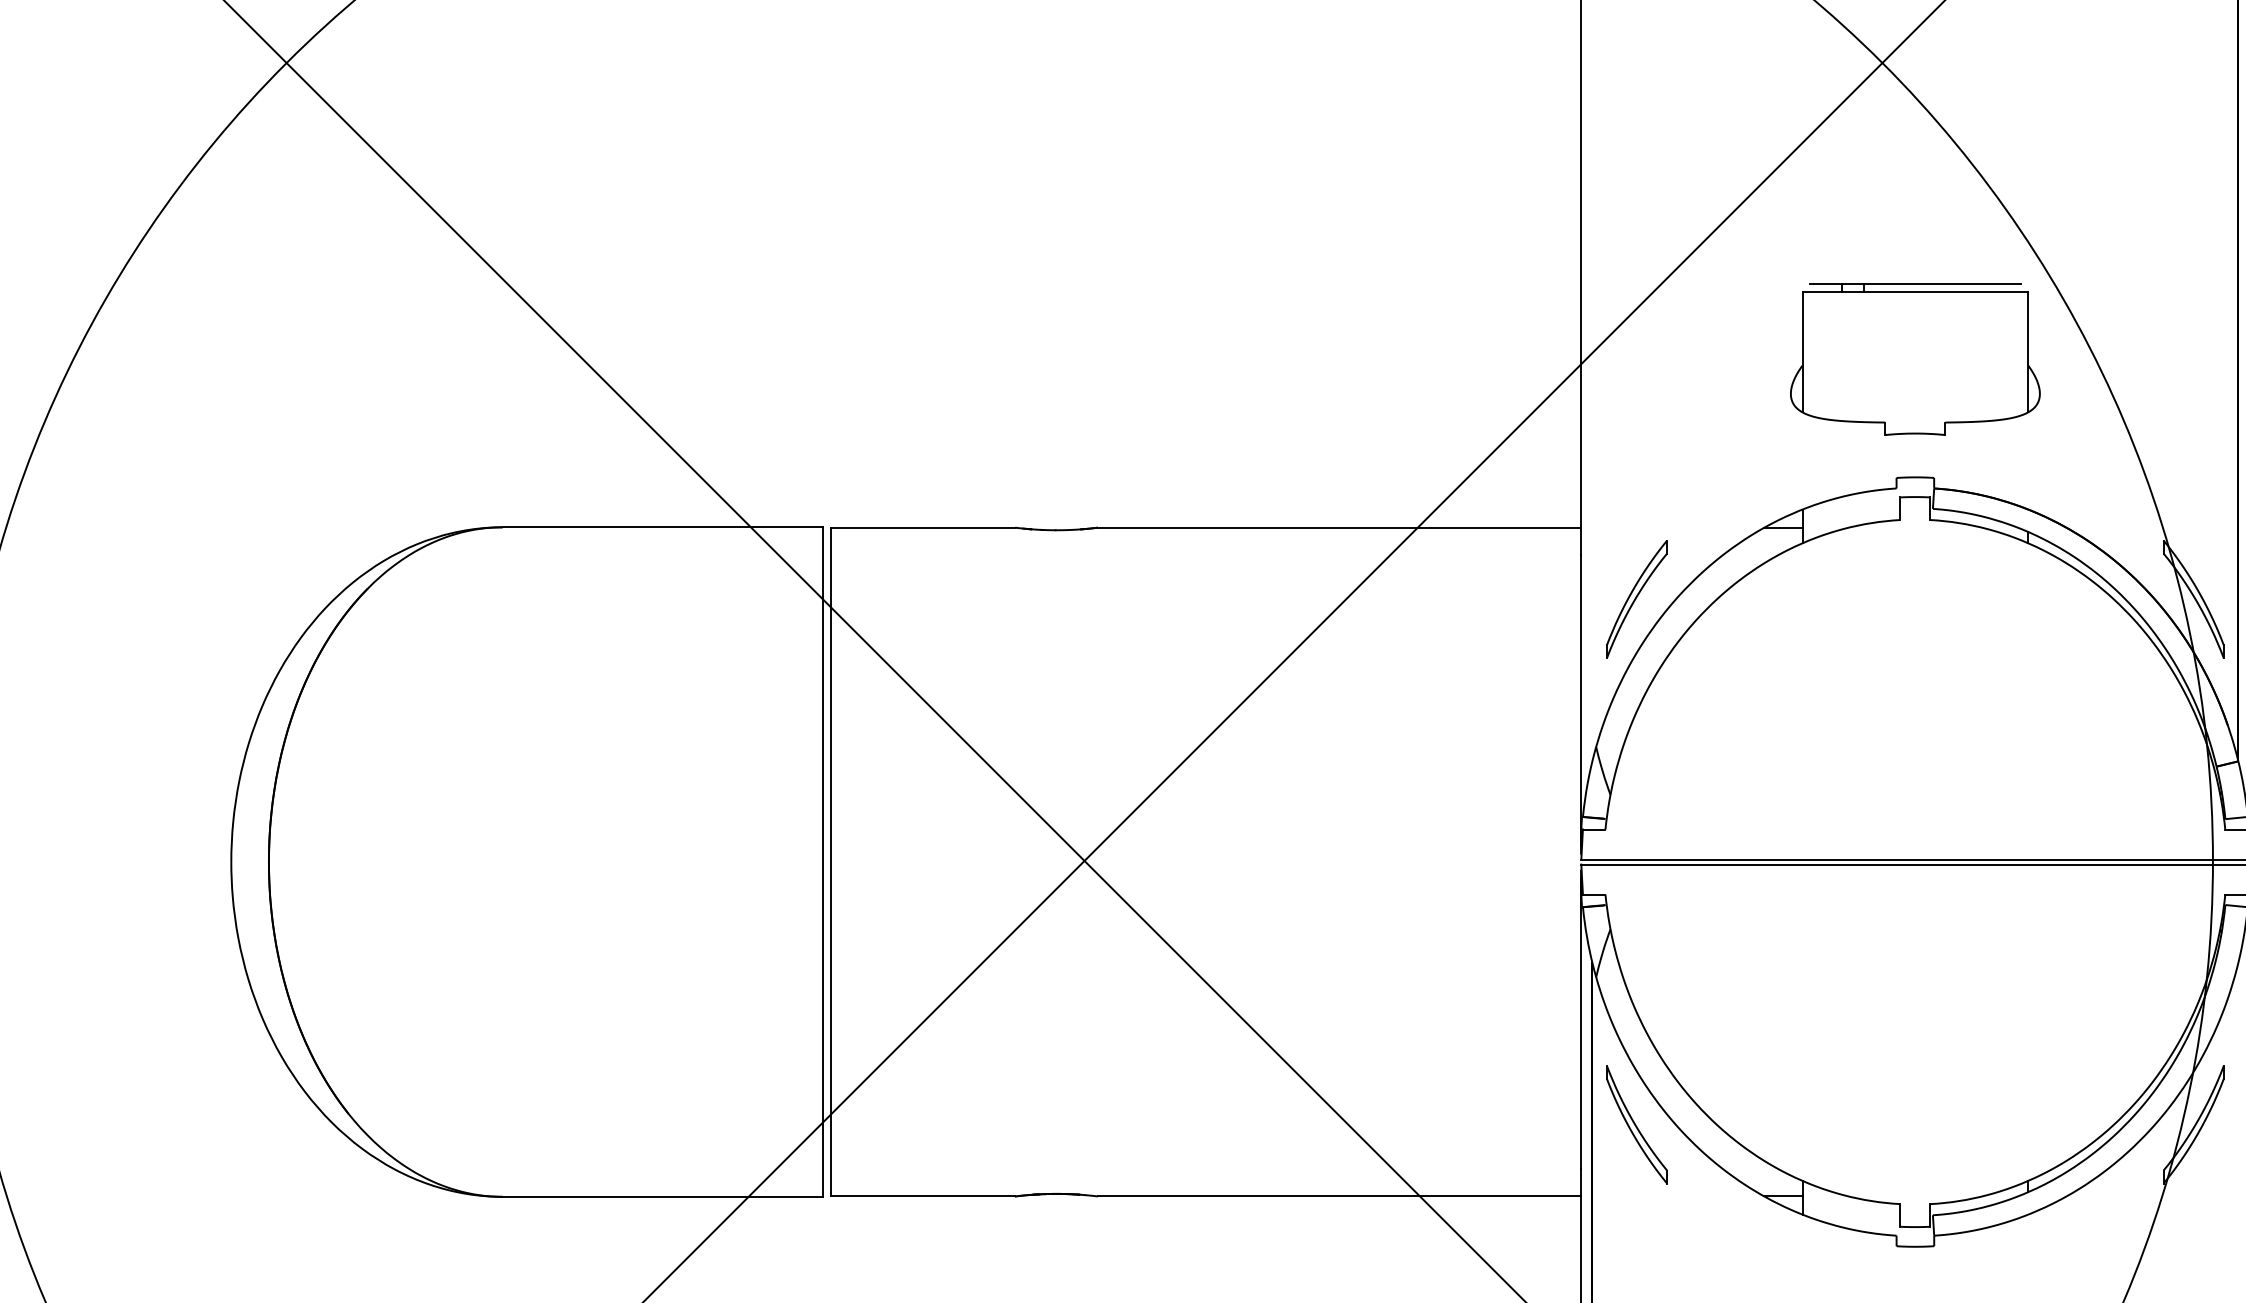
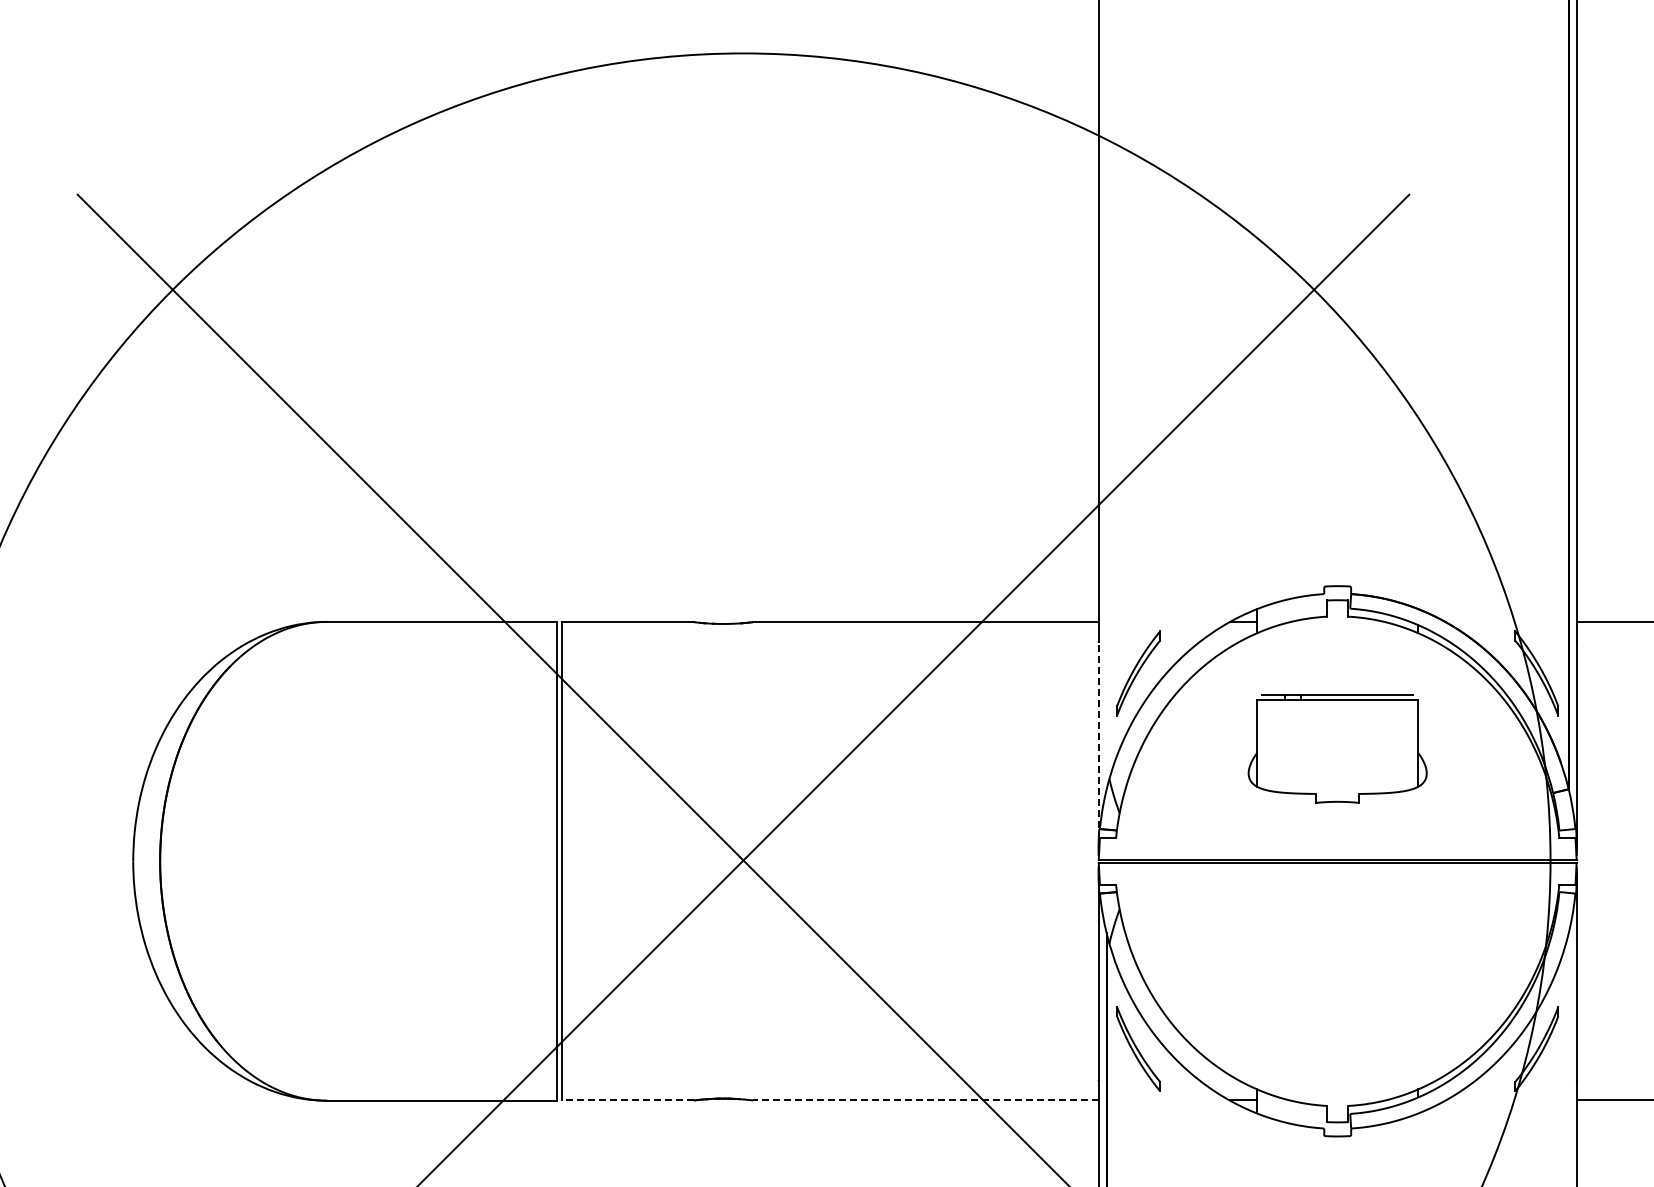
part: (1915, 358) -> (1337, 748), moved
line: (1580, 700) -> (1098, 745), solid -> dashed
line: (923, 1196) -> (628, 1100), solid -> dashed
line: (1339, 1196) -> (925, 1100), solid -> dashed

